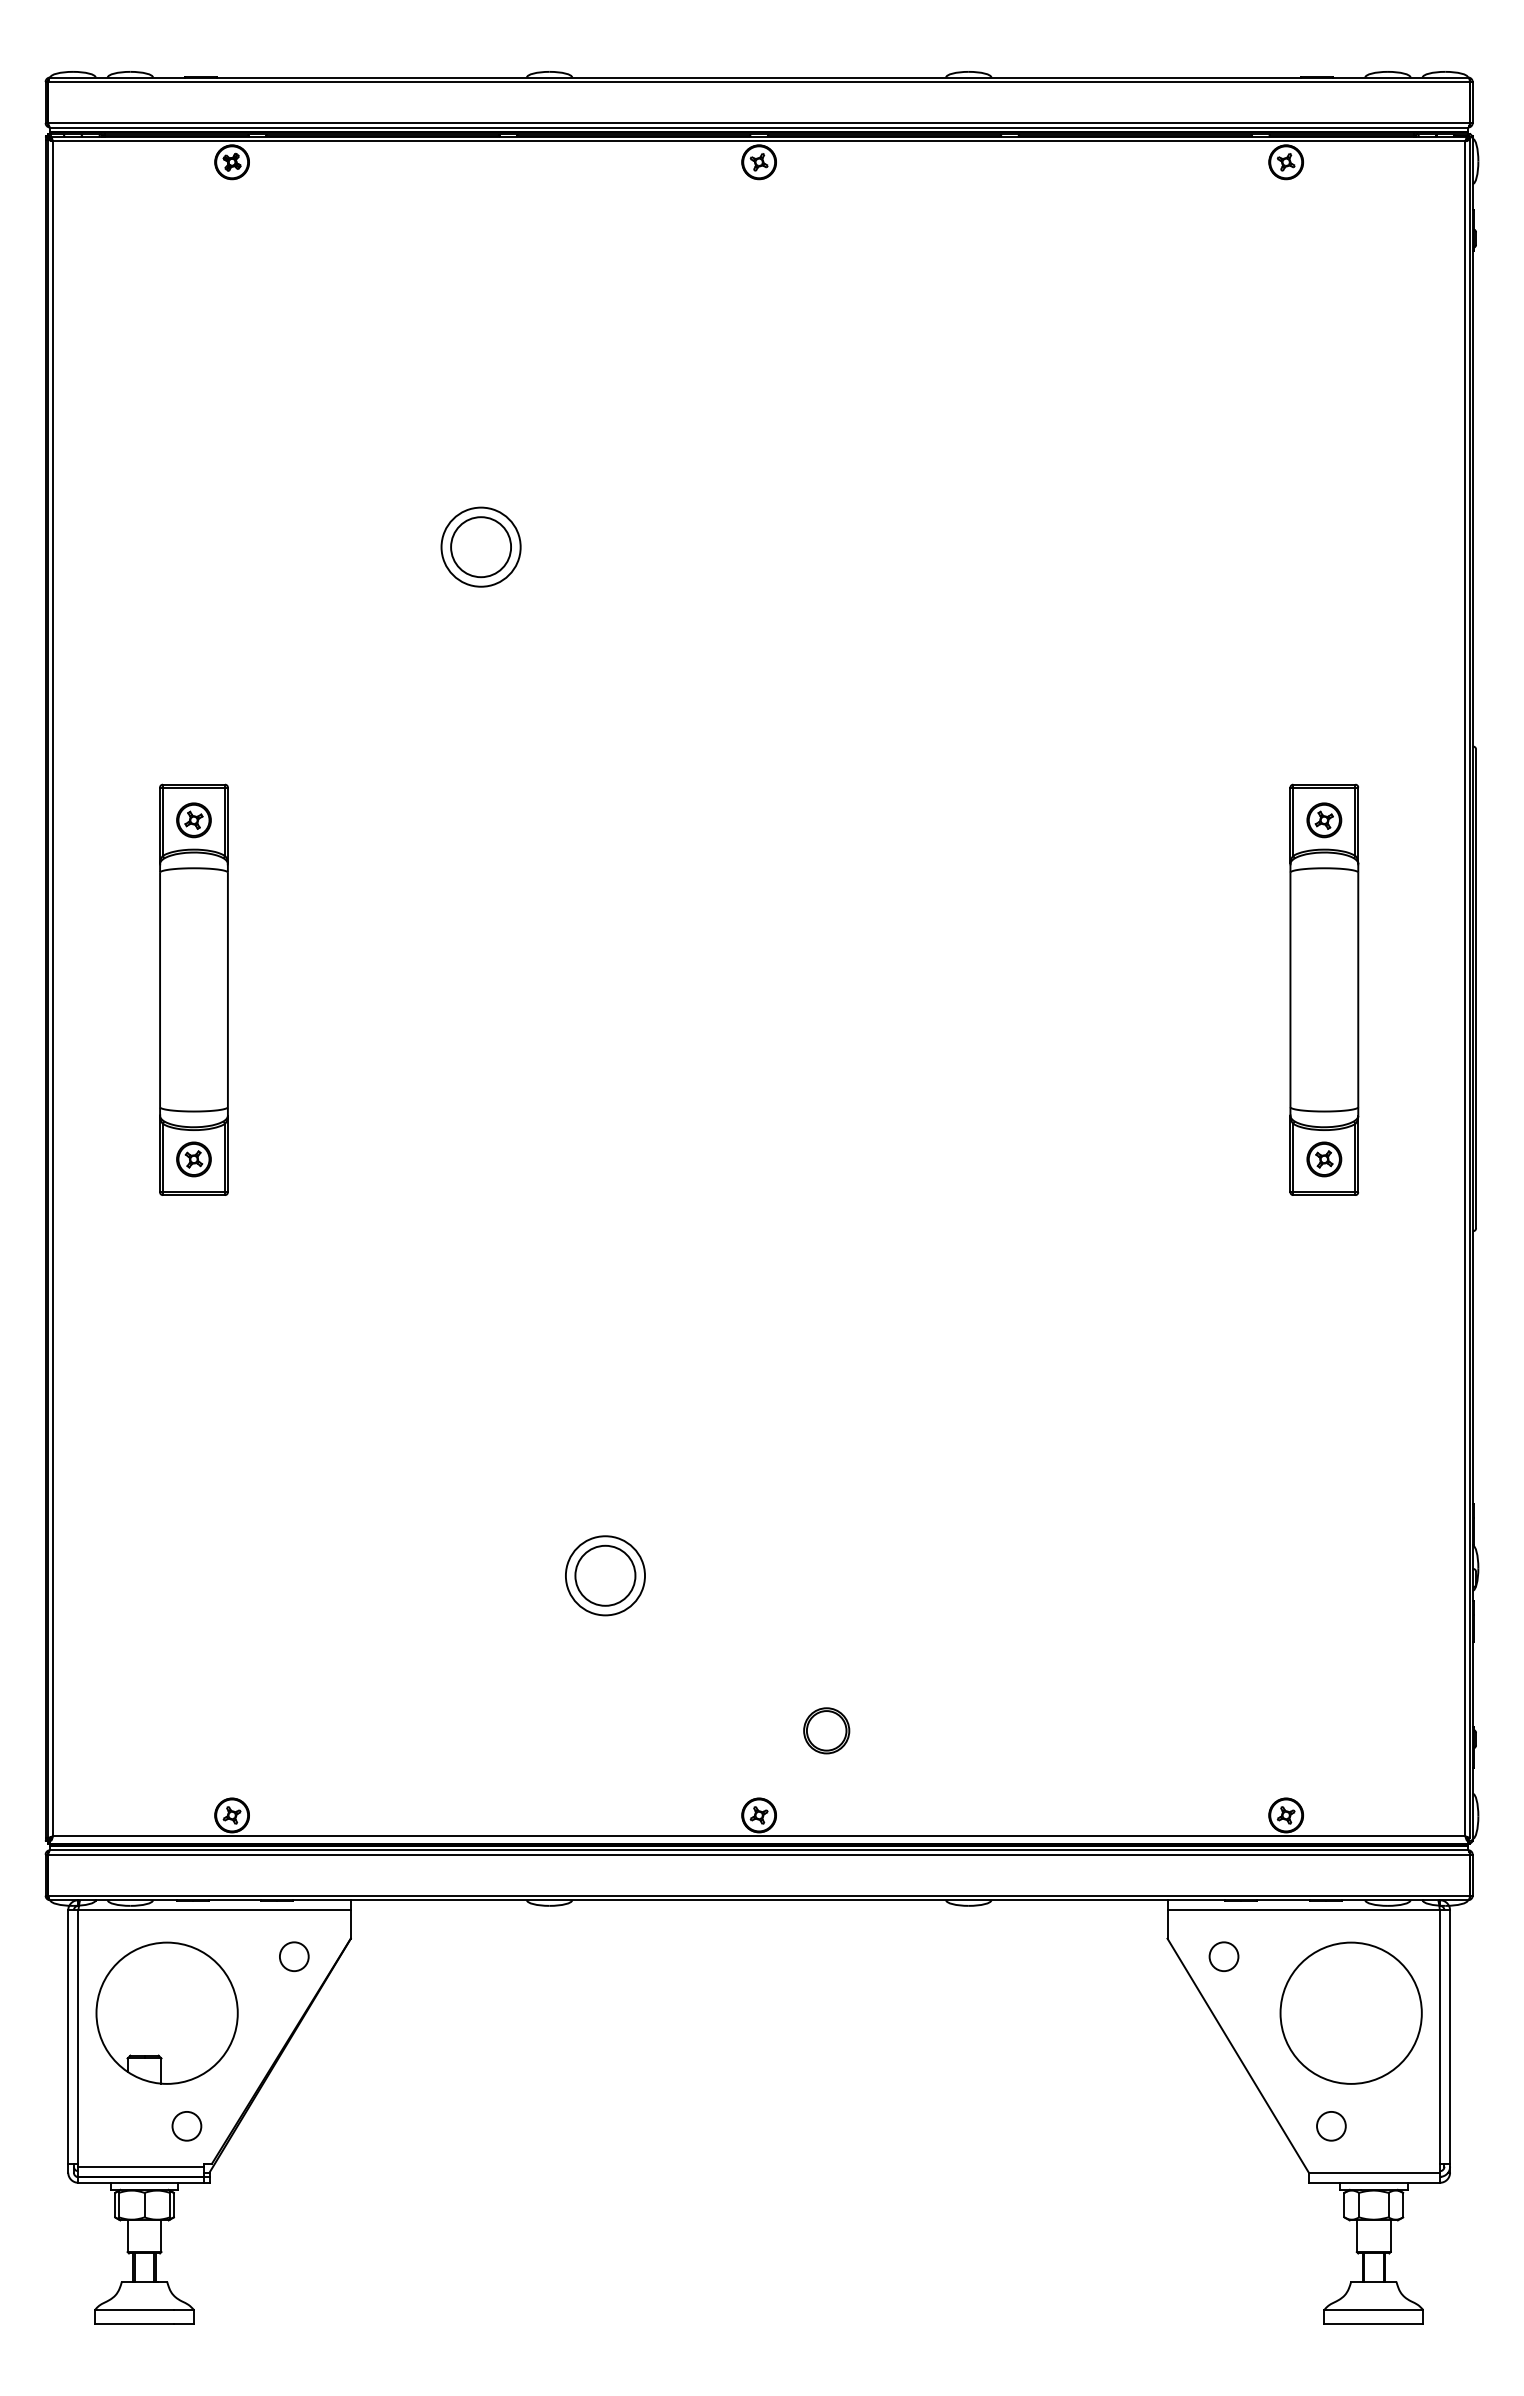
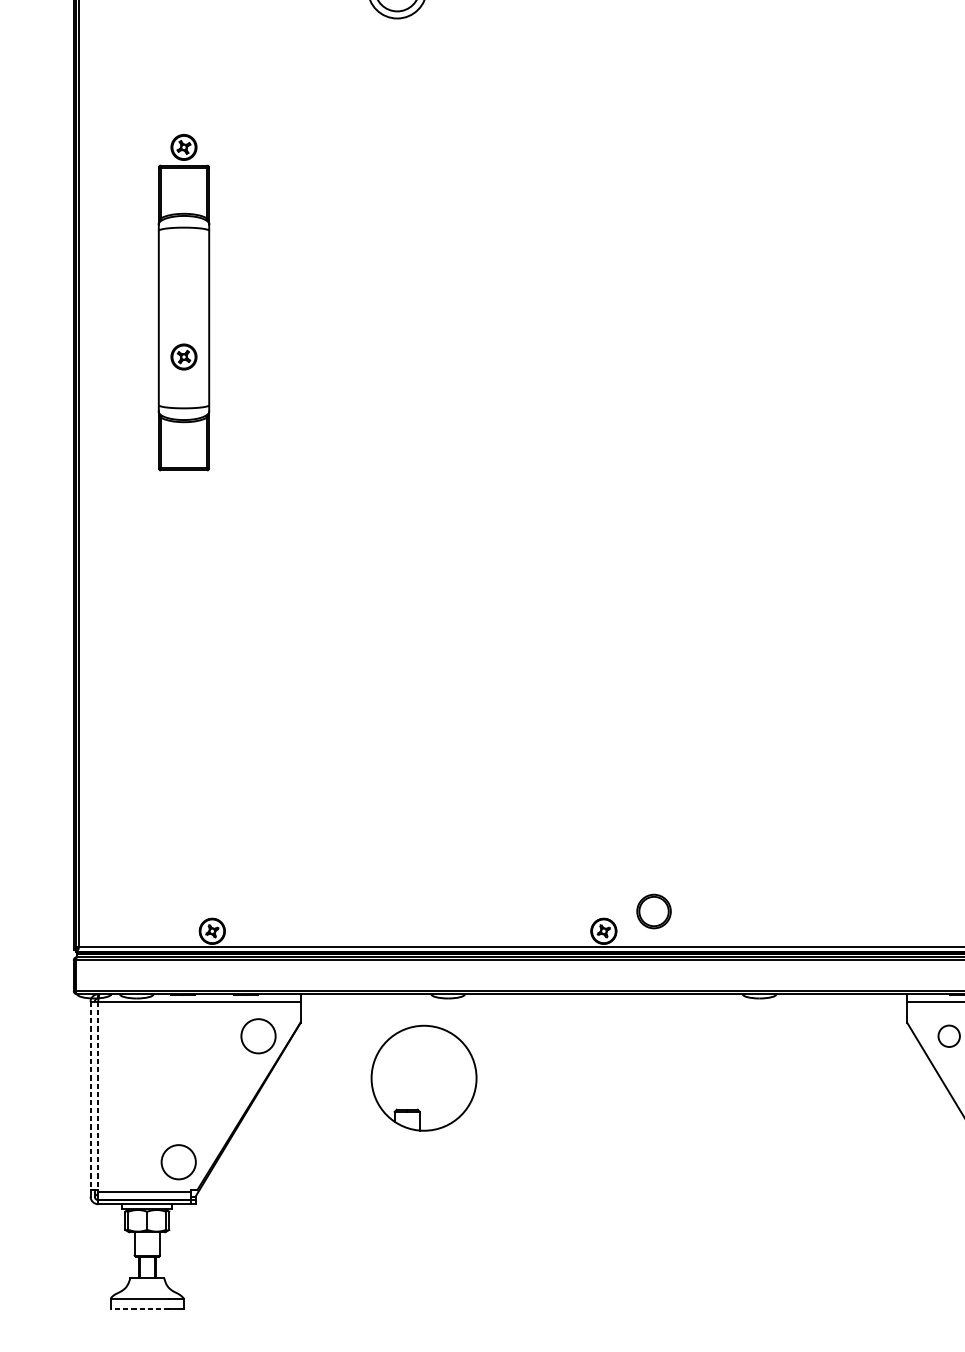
part: (193, 820) -> (183, 147), moved
part: (193, 1159) -> (183, 357), moved
part: (605, 1575) -> (489, 753), removed
part: (826, 1730) -> (653, 911), moved
circle: (293, 1956) -> (257, 1036), size x1.6
part: (166, 2012) -> (423, 1077), moved
line: (68, 2037) -> (90, 1096), solid -> dashed
line: (78, 2037) -> (98, 1096), solid -> dashed
circle: (186, 2125) -> (178, 1161), size x1.6
line: (134, 2324) -> (139, 1309), solid -> dashed

